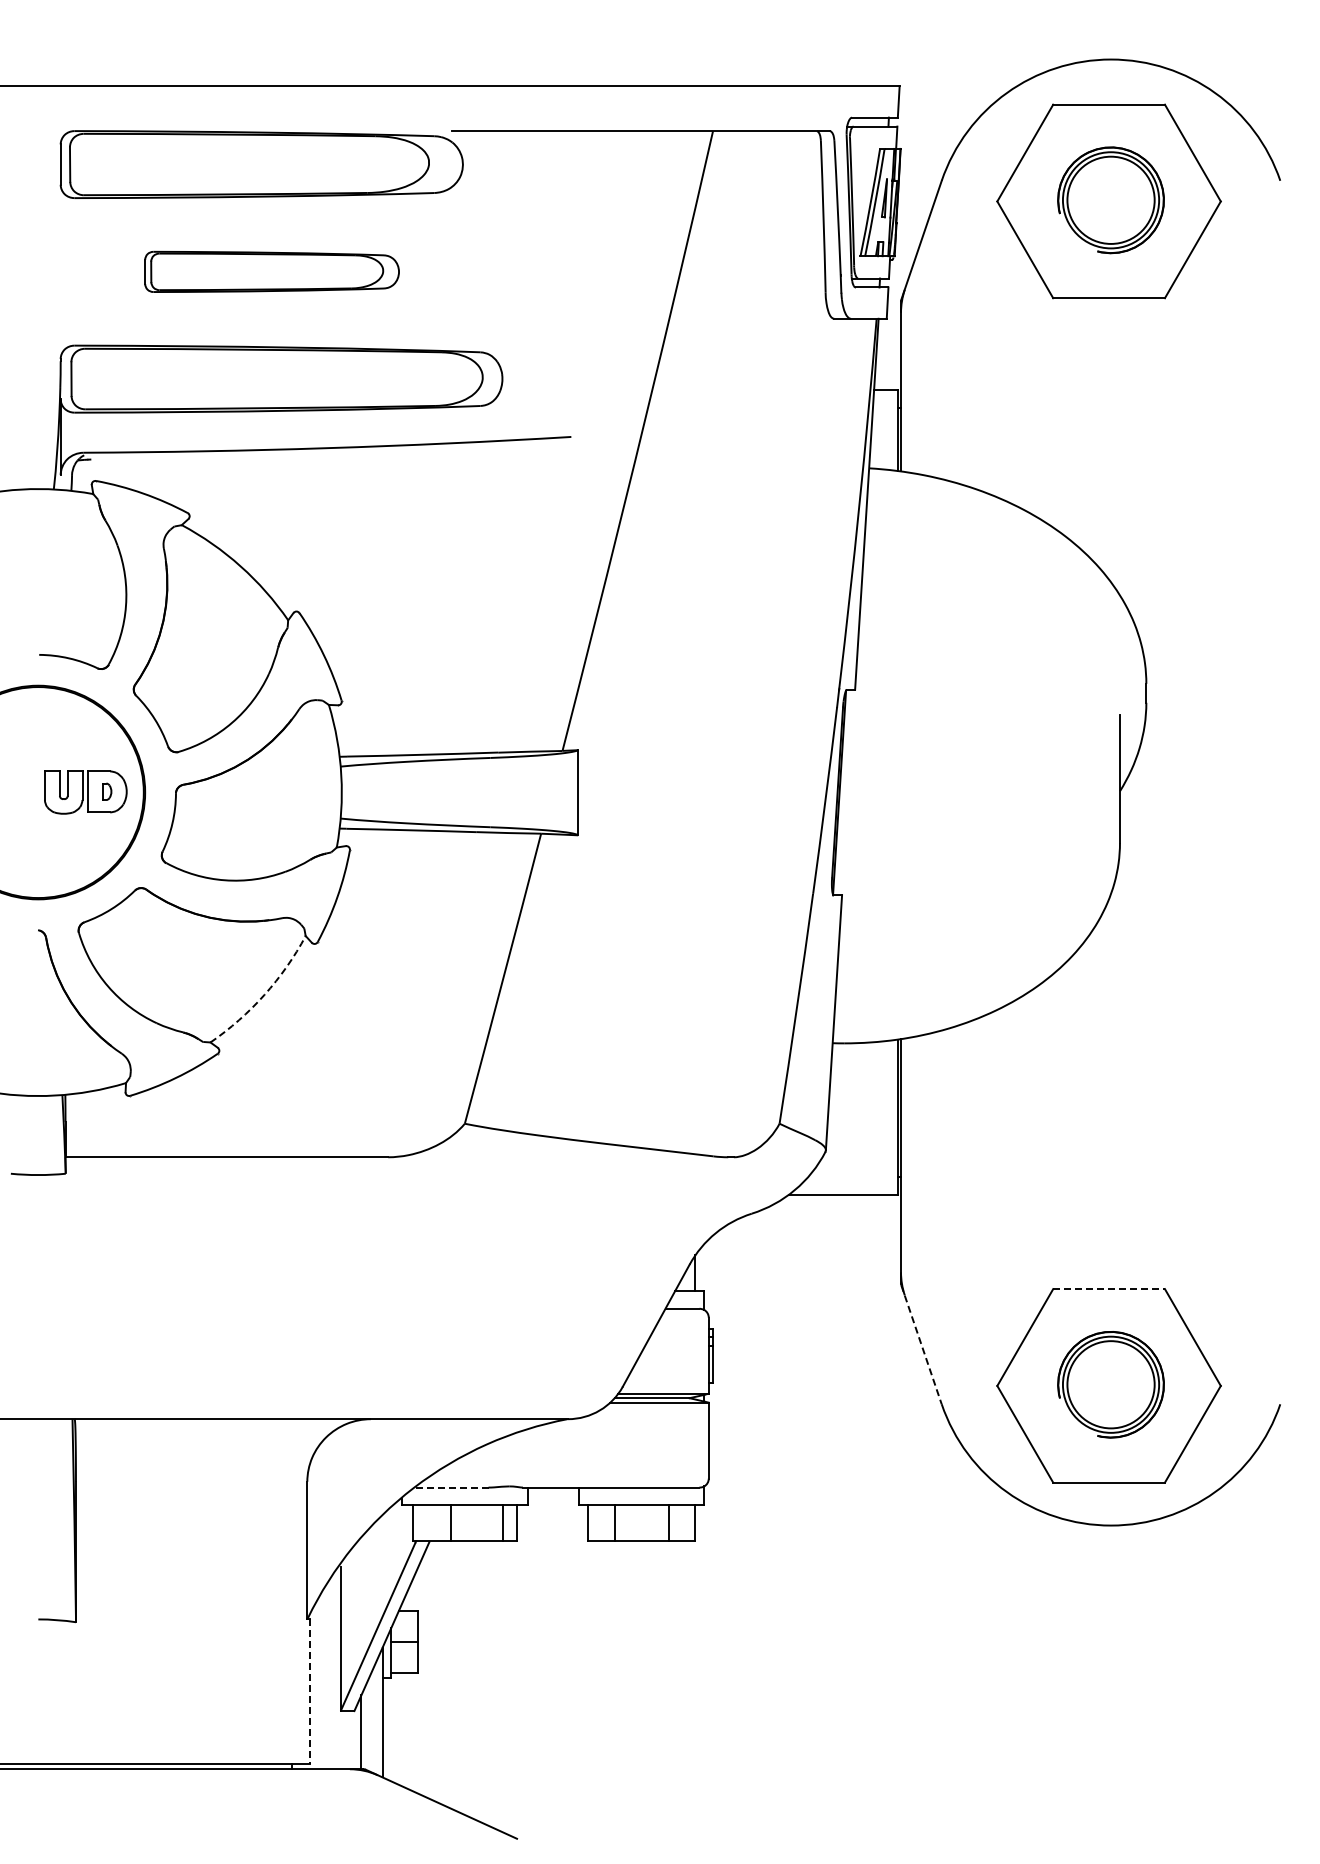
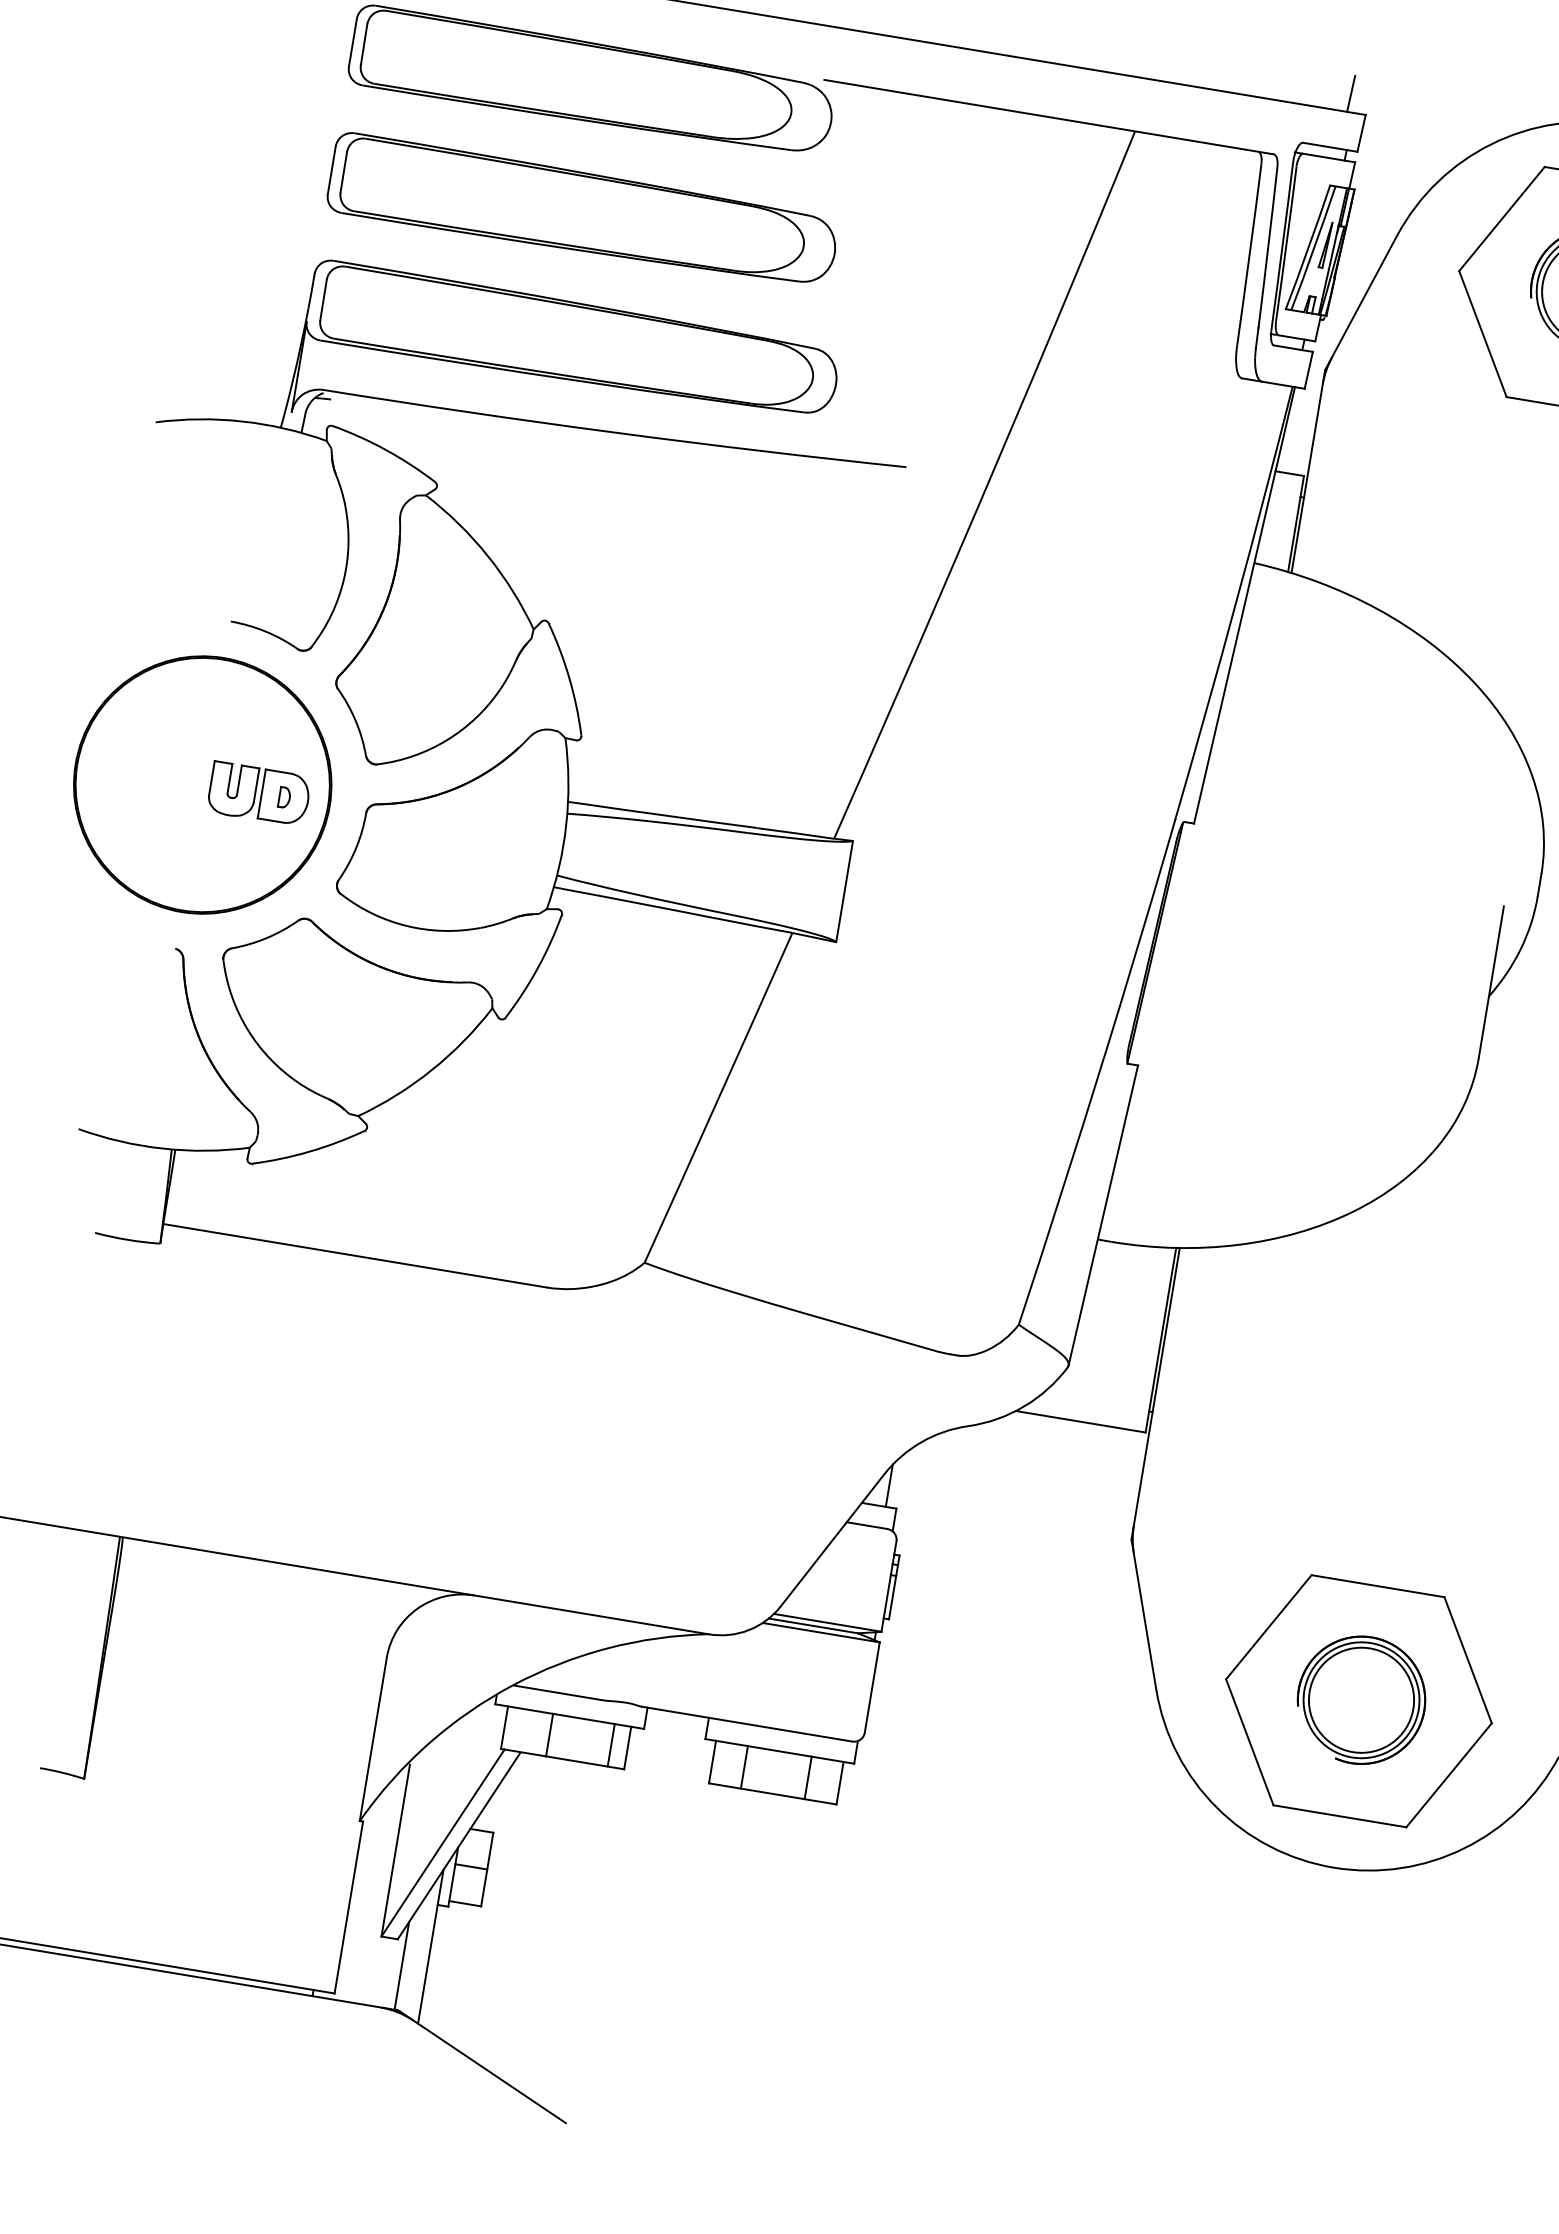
line: (884, 70) -> (1350, 93), added
part: (271, 271) -> (582, 211), size x1.67
arc: (264, 994) -> (431, 1069), dashed -> solid
line: (1109, 1289) -> (1378, 1586), dashed -> solid
line: (921, 1344) -> (1144, 1615), dashed -> solid
line: (451, 1487) -> (557, 1692), dashed -> solid
line: (310, 1692) -> (349, 1908), dashed -> solid

